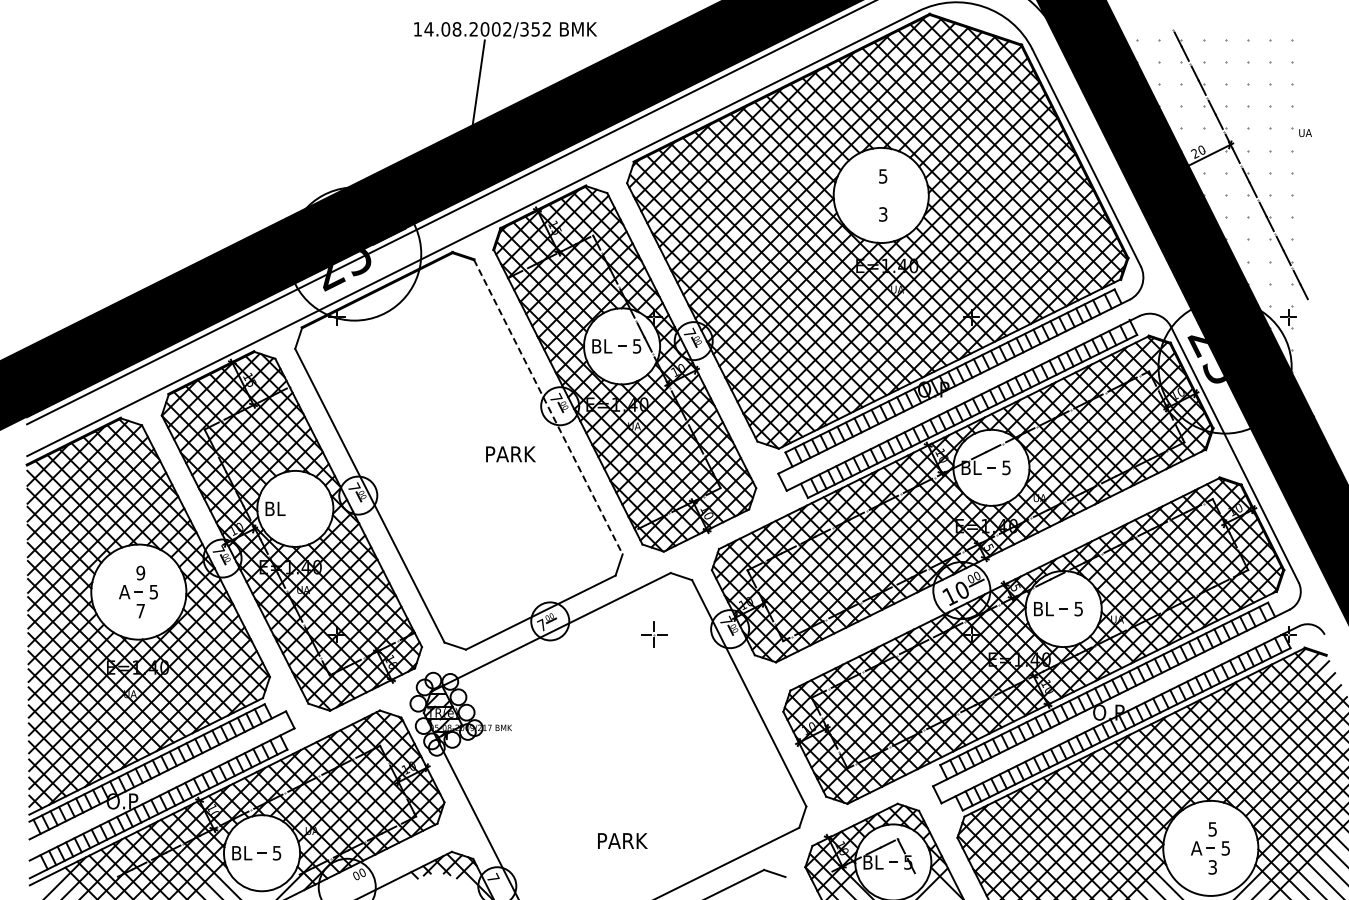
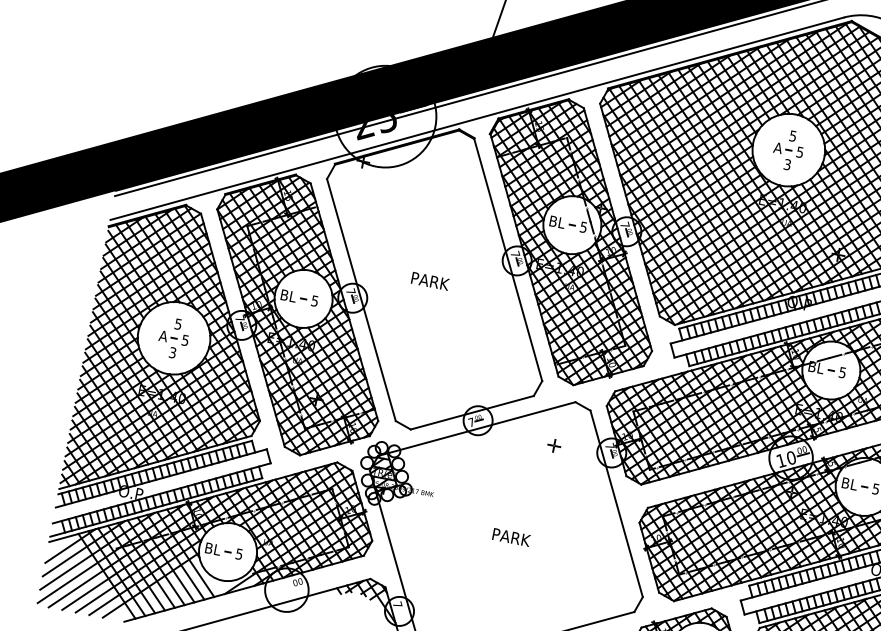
part: (880, 195) -> (788, 150), added
line: (548, 407) -> (508, 260), dashed -> solid
text: (510, 454) -> (430, 281), moved
part: (302, 508) -> (309, 299), added
text: (140, 572) -> (178, 323), 9 -> 5
text: (140, 610) -> (172, 352), 7 -> 3
part: (654, 634) -> (554, 445), size x0.62
text: (622, 840) -> (511, 537), moved

